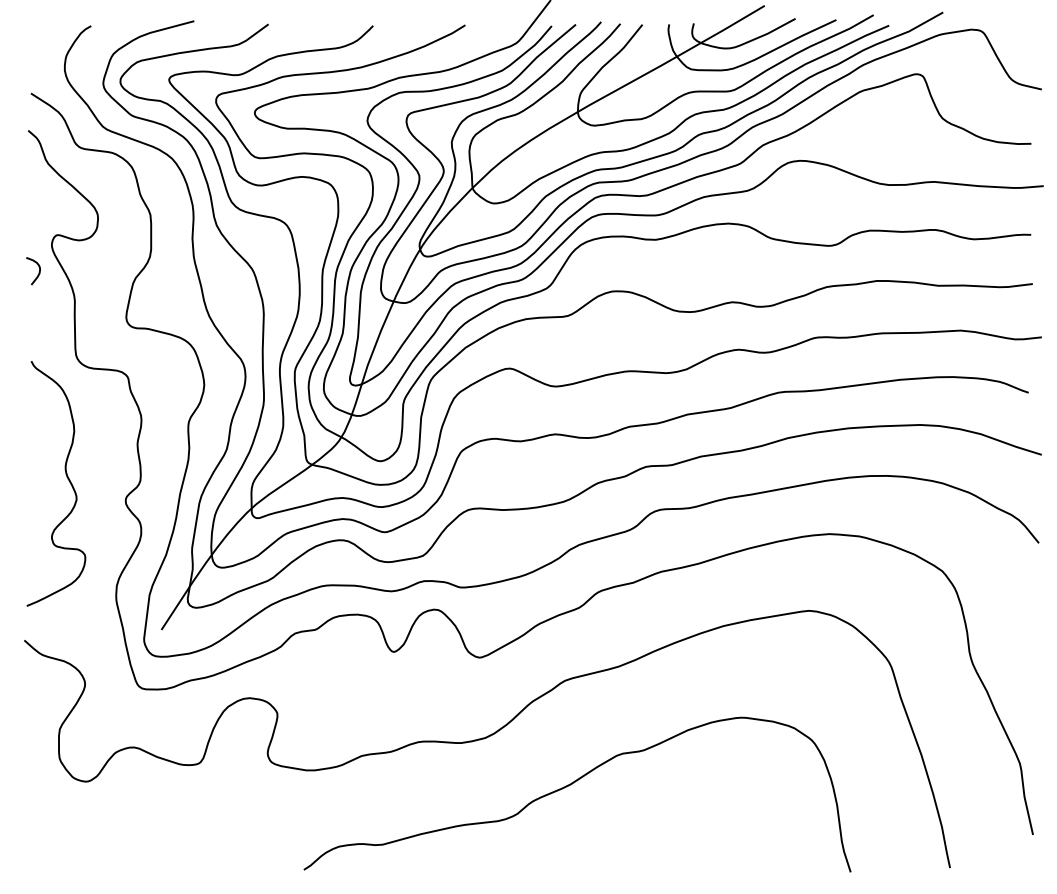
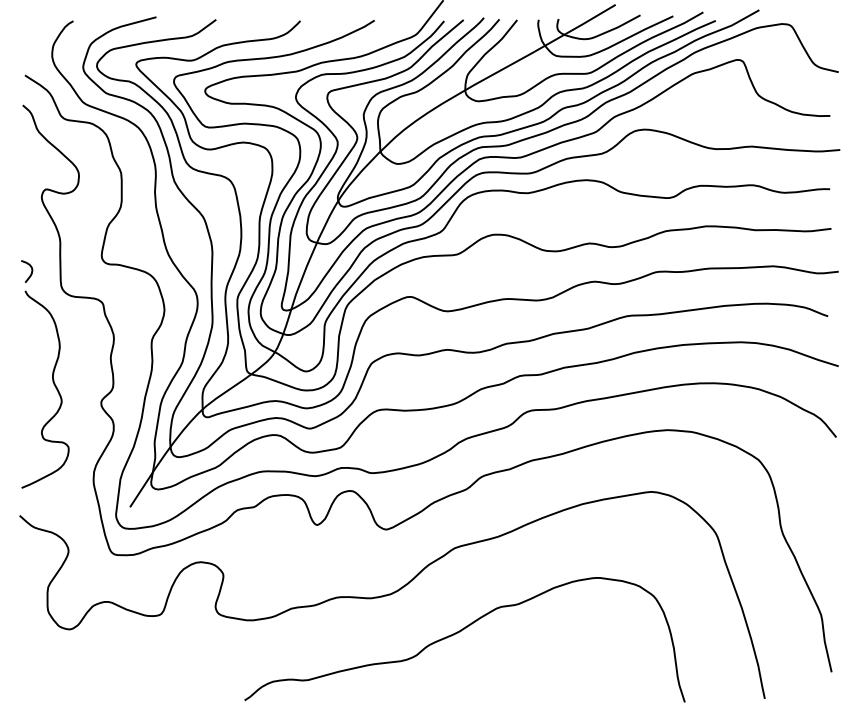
curve: (38, 272) -> (31, 272), moved

